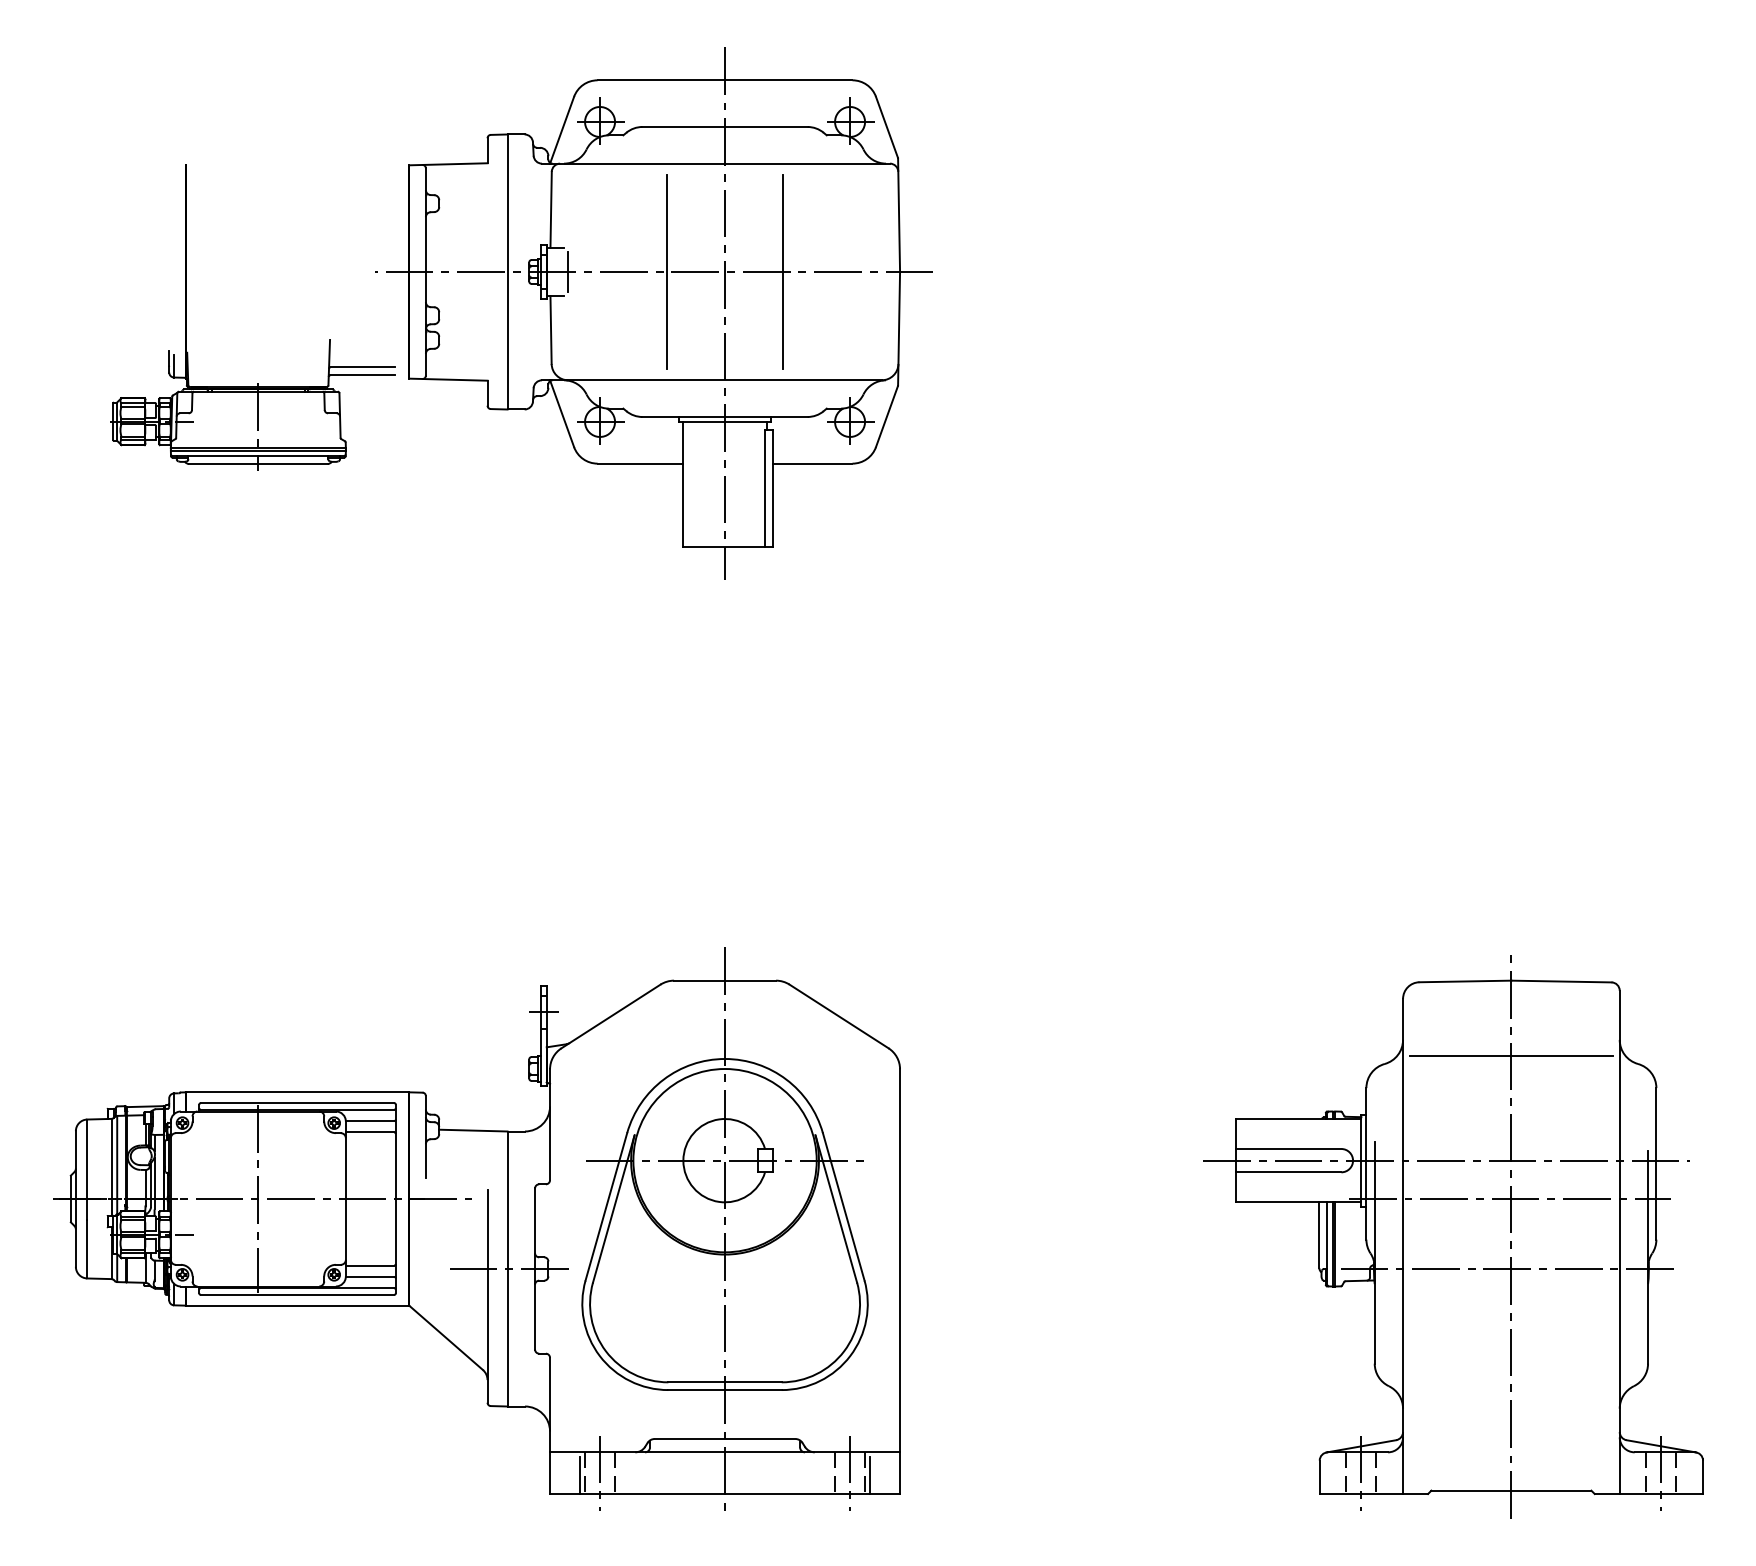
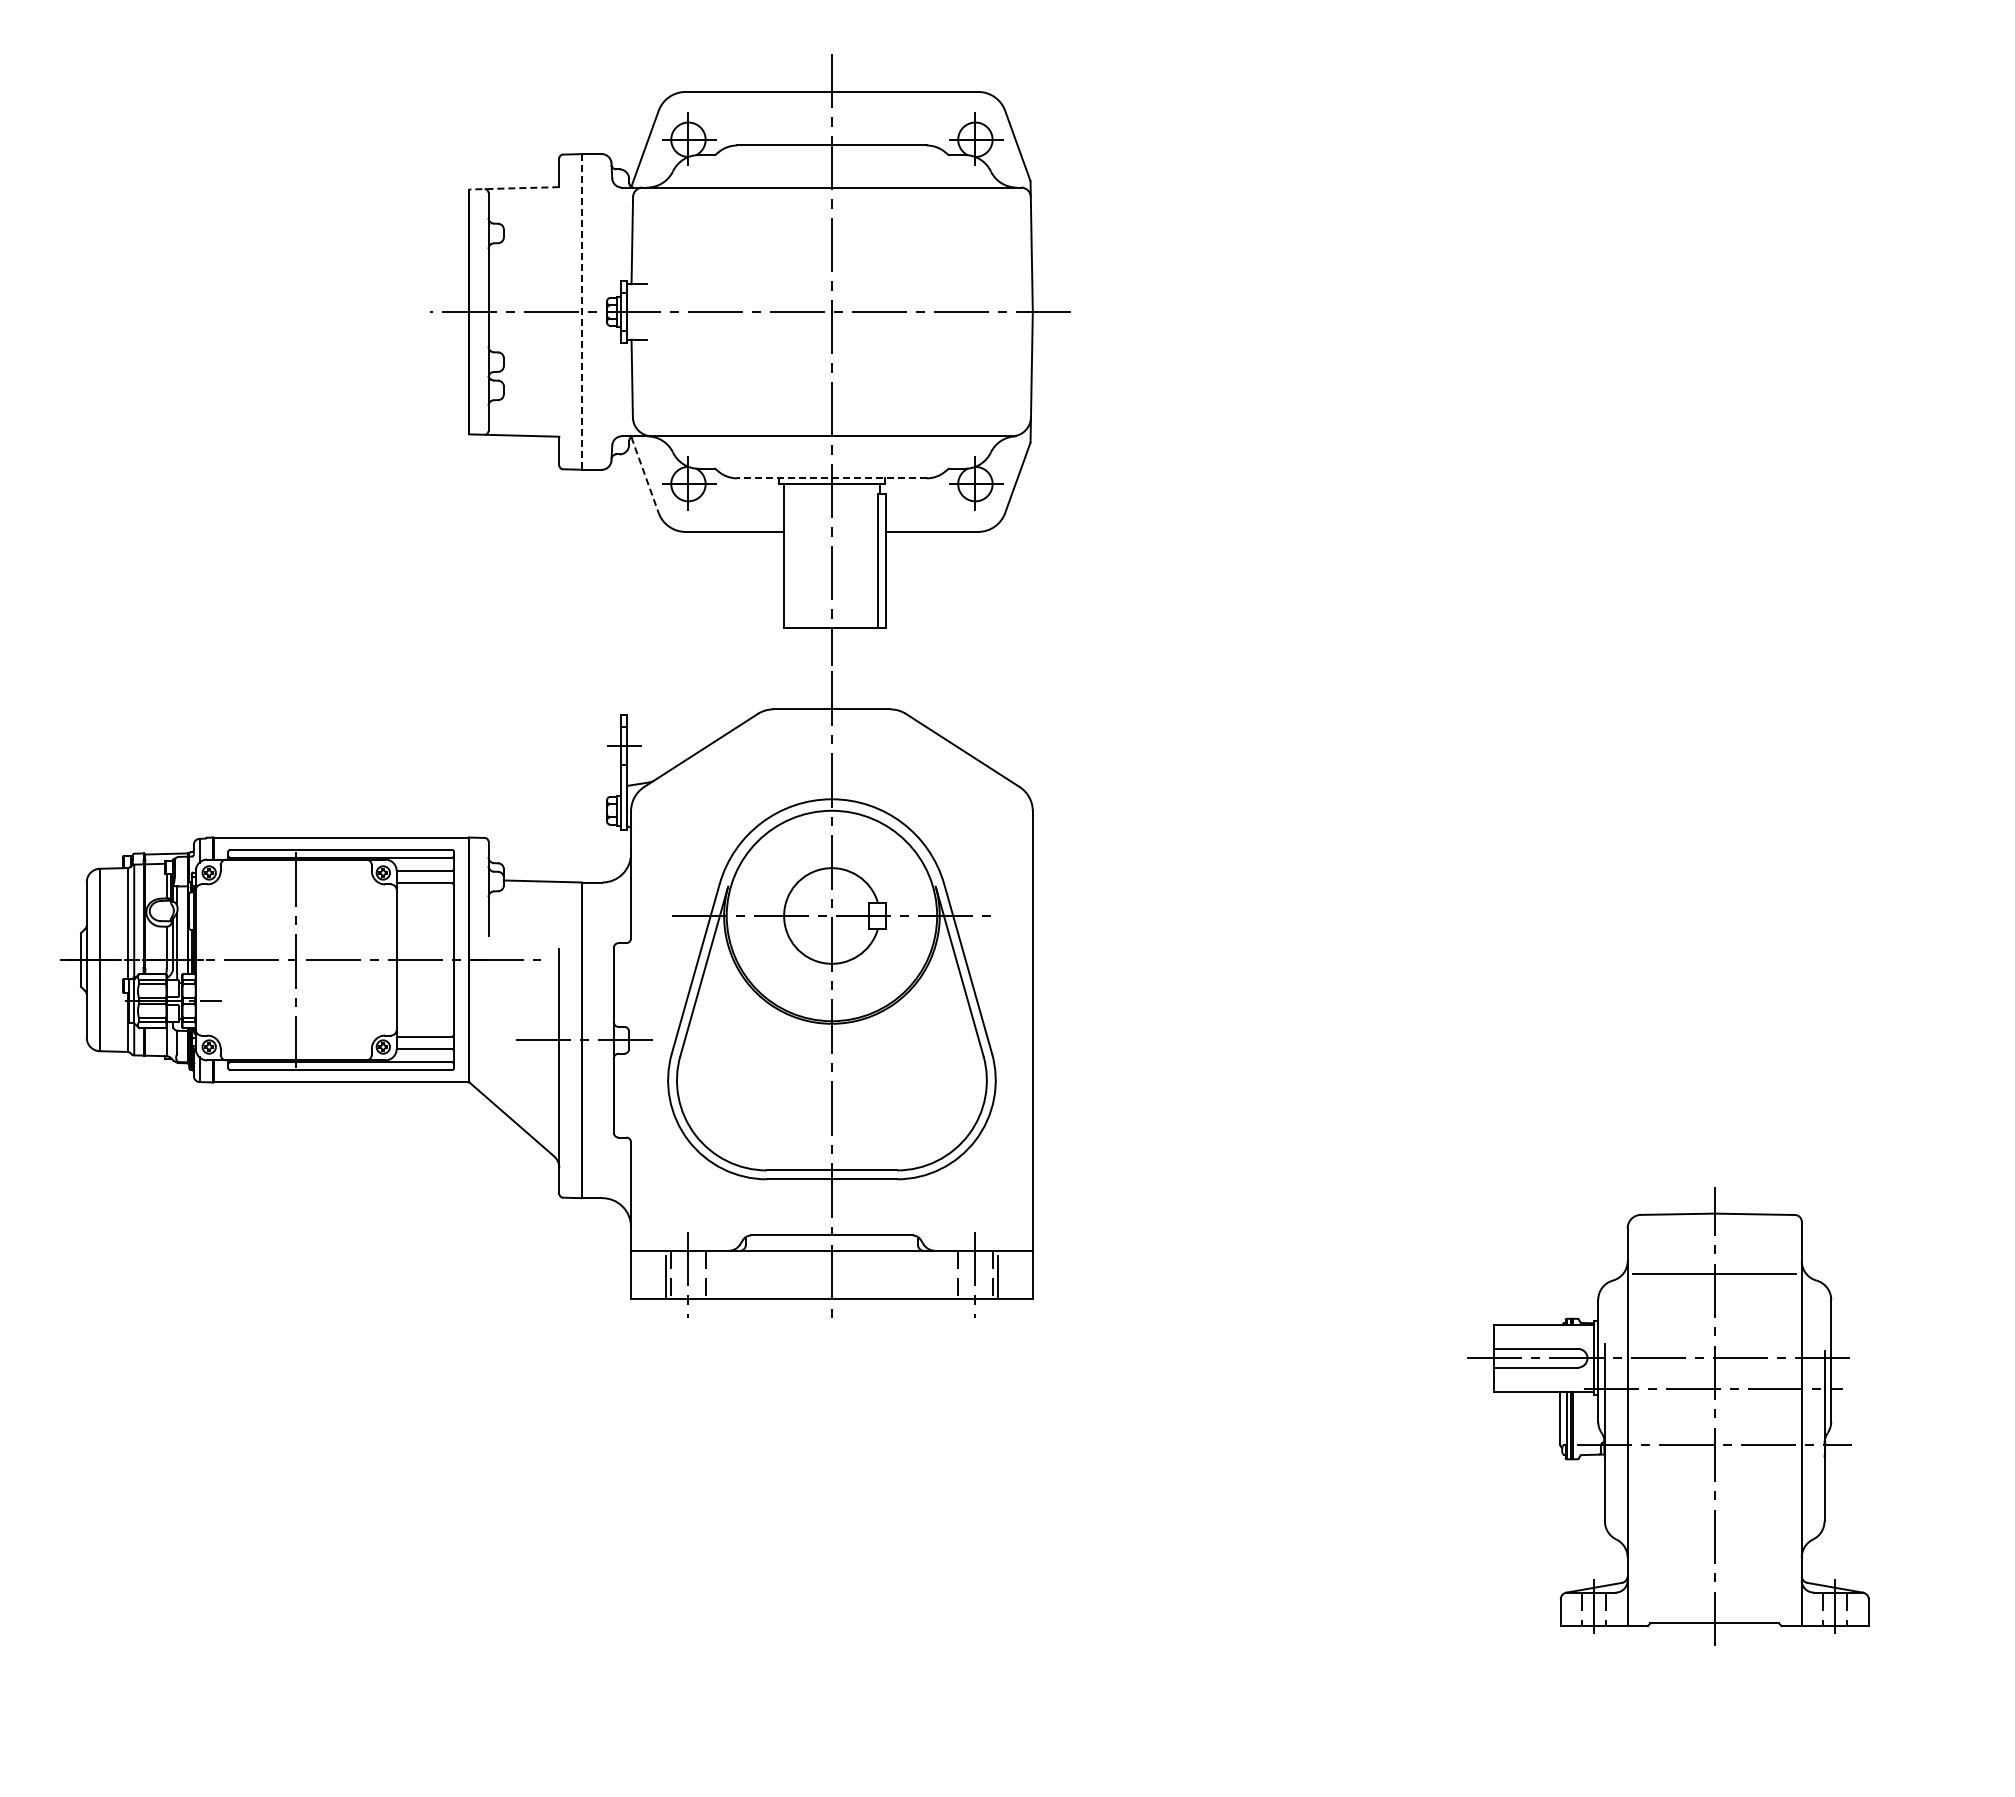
line: (448, 164) -> (514, 188), solid -> dashed
line: (507, 271) -> (582, 311), solid -> dashed
line: (567, 271) -> (651, 311), removed
line: (666, 271) -> (764, 311), removed
line: (783, 271) -> (898, 311), removed
part: (187, 316) -> (214, 363), removed
line: (562, 414) -> (645, 475), solid -> dashed
line: (724, 417) -> (831, 478), solid -> dashed
part: (476, 1229) -> (546, 994), moved
part: (1453, 1236) -> (1668, 1419), size x0.7

